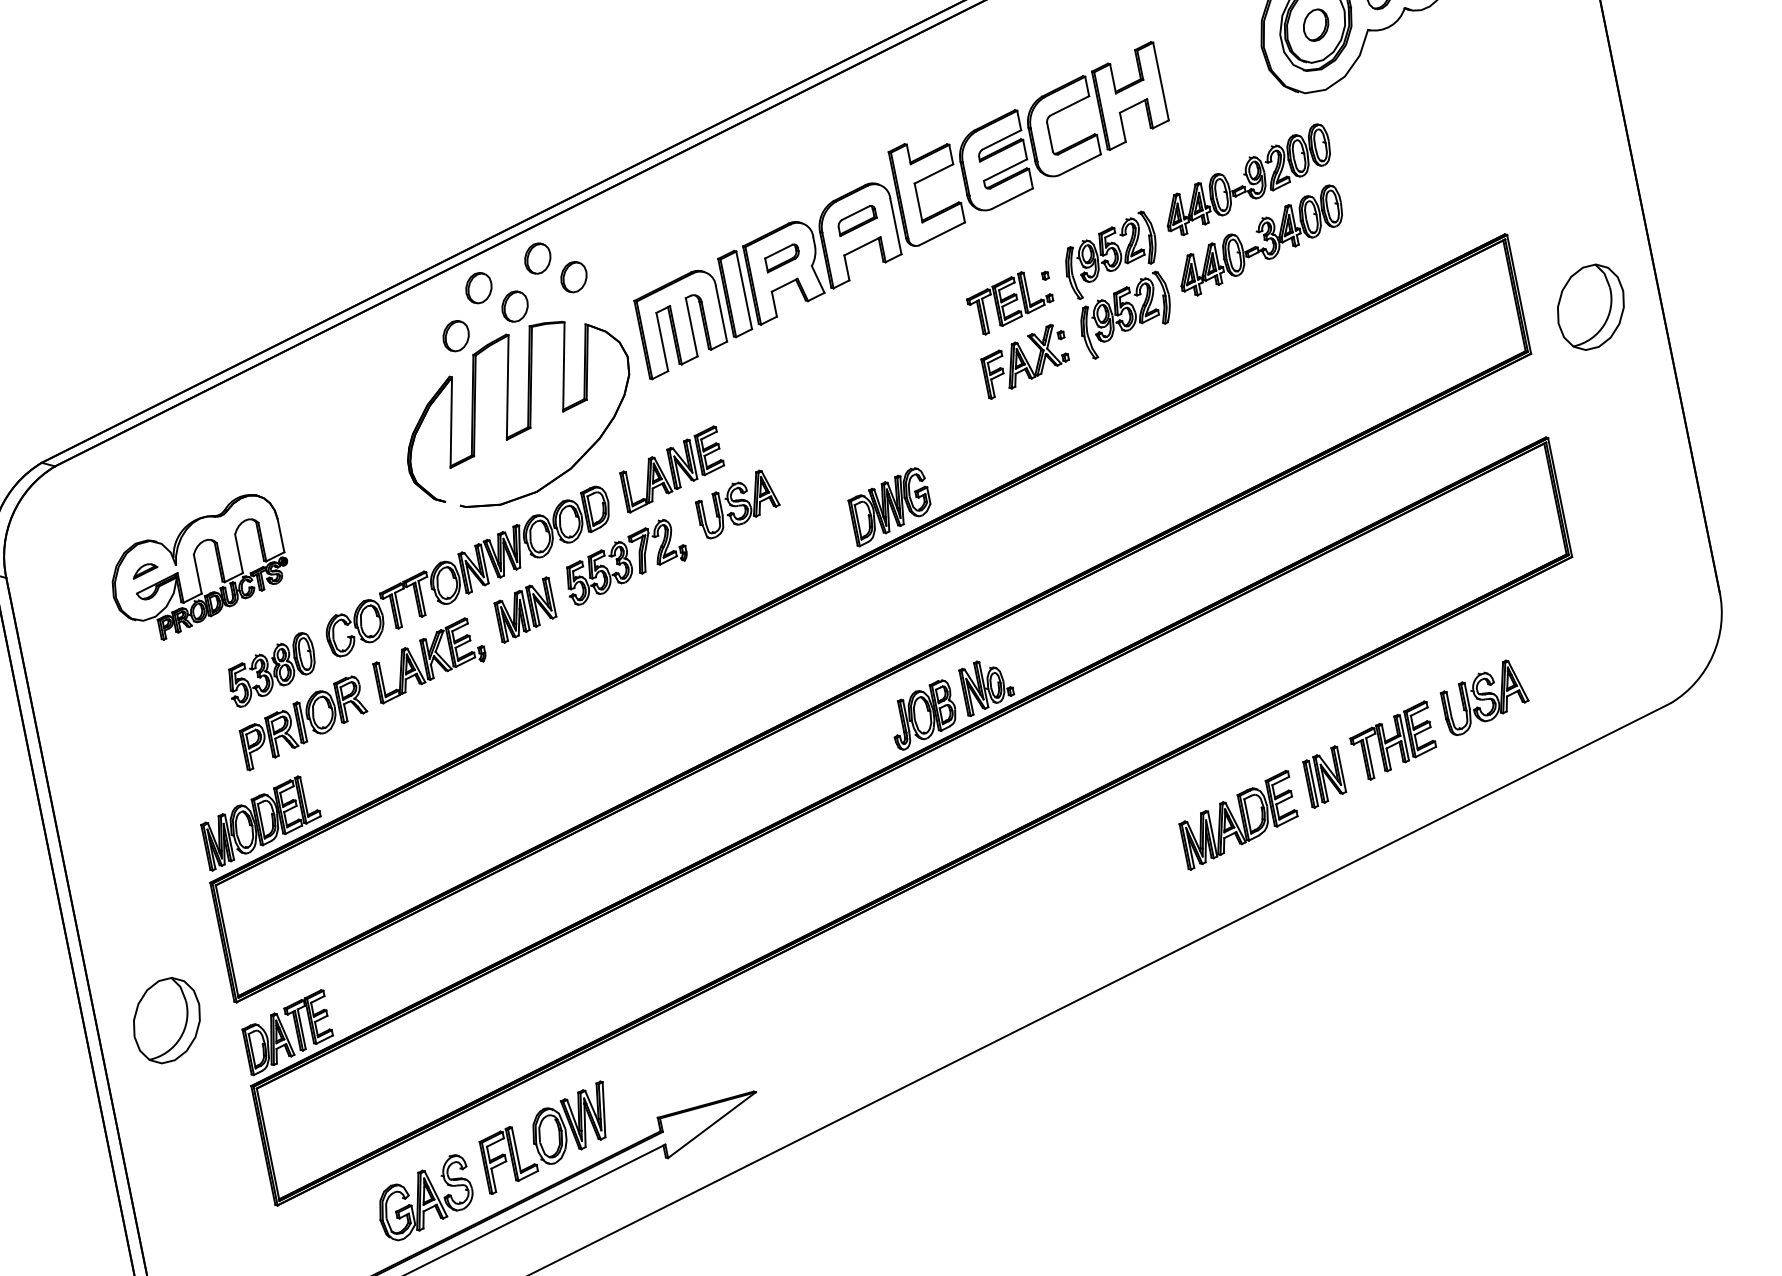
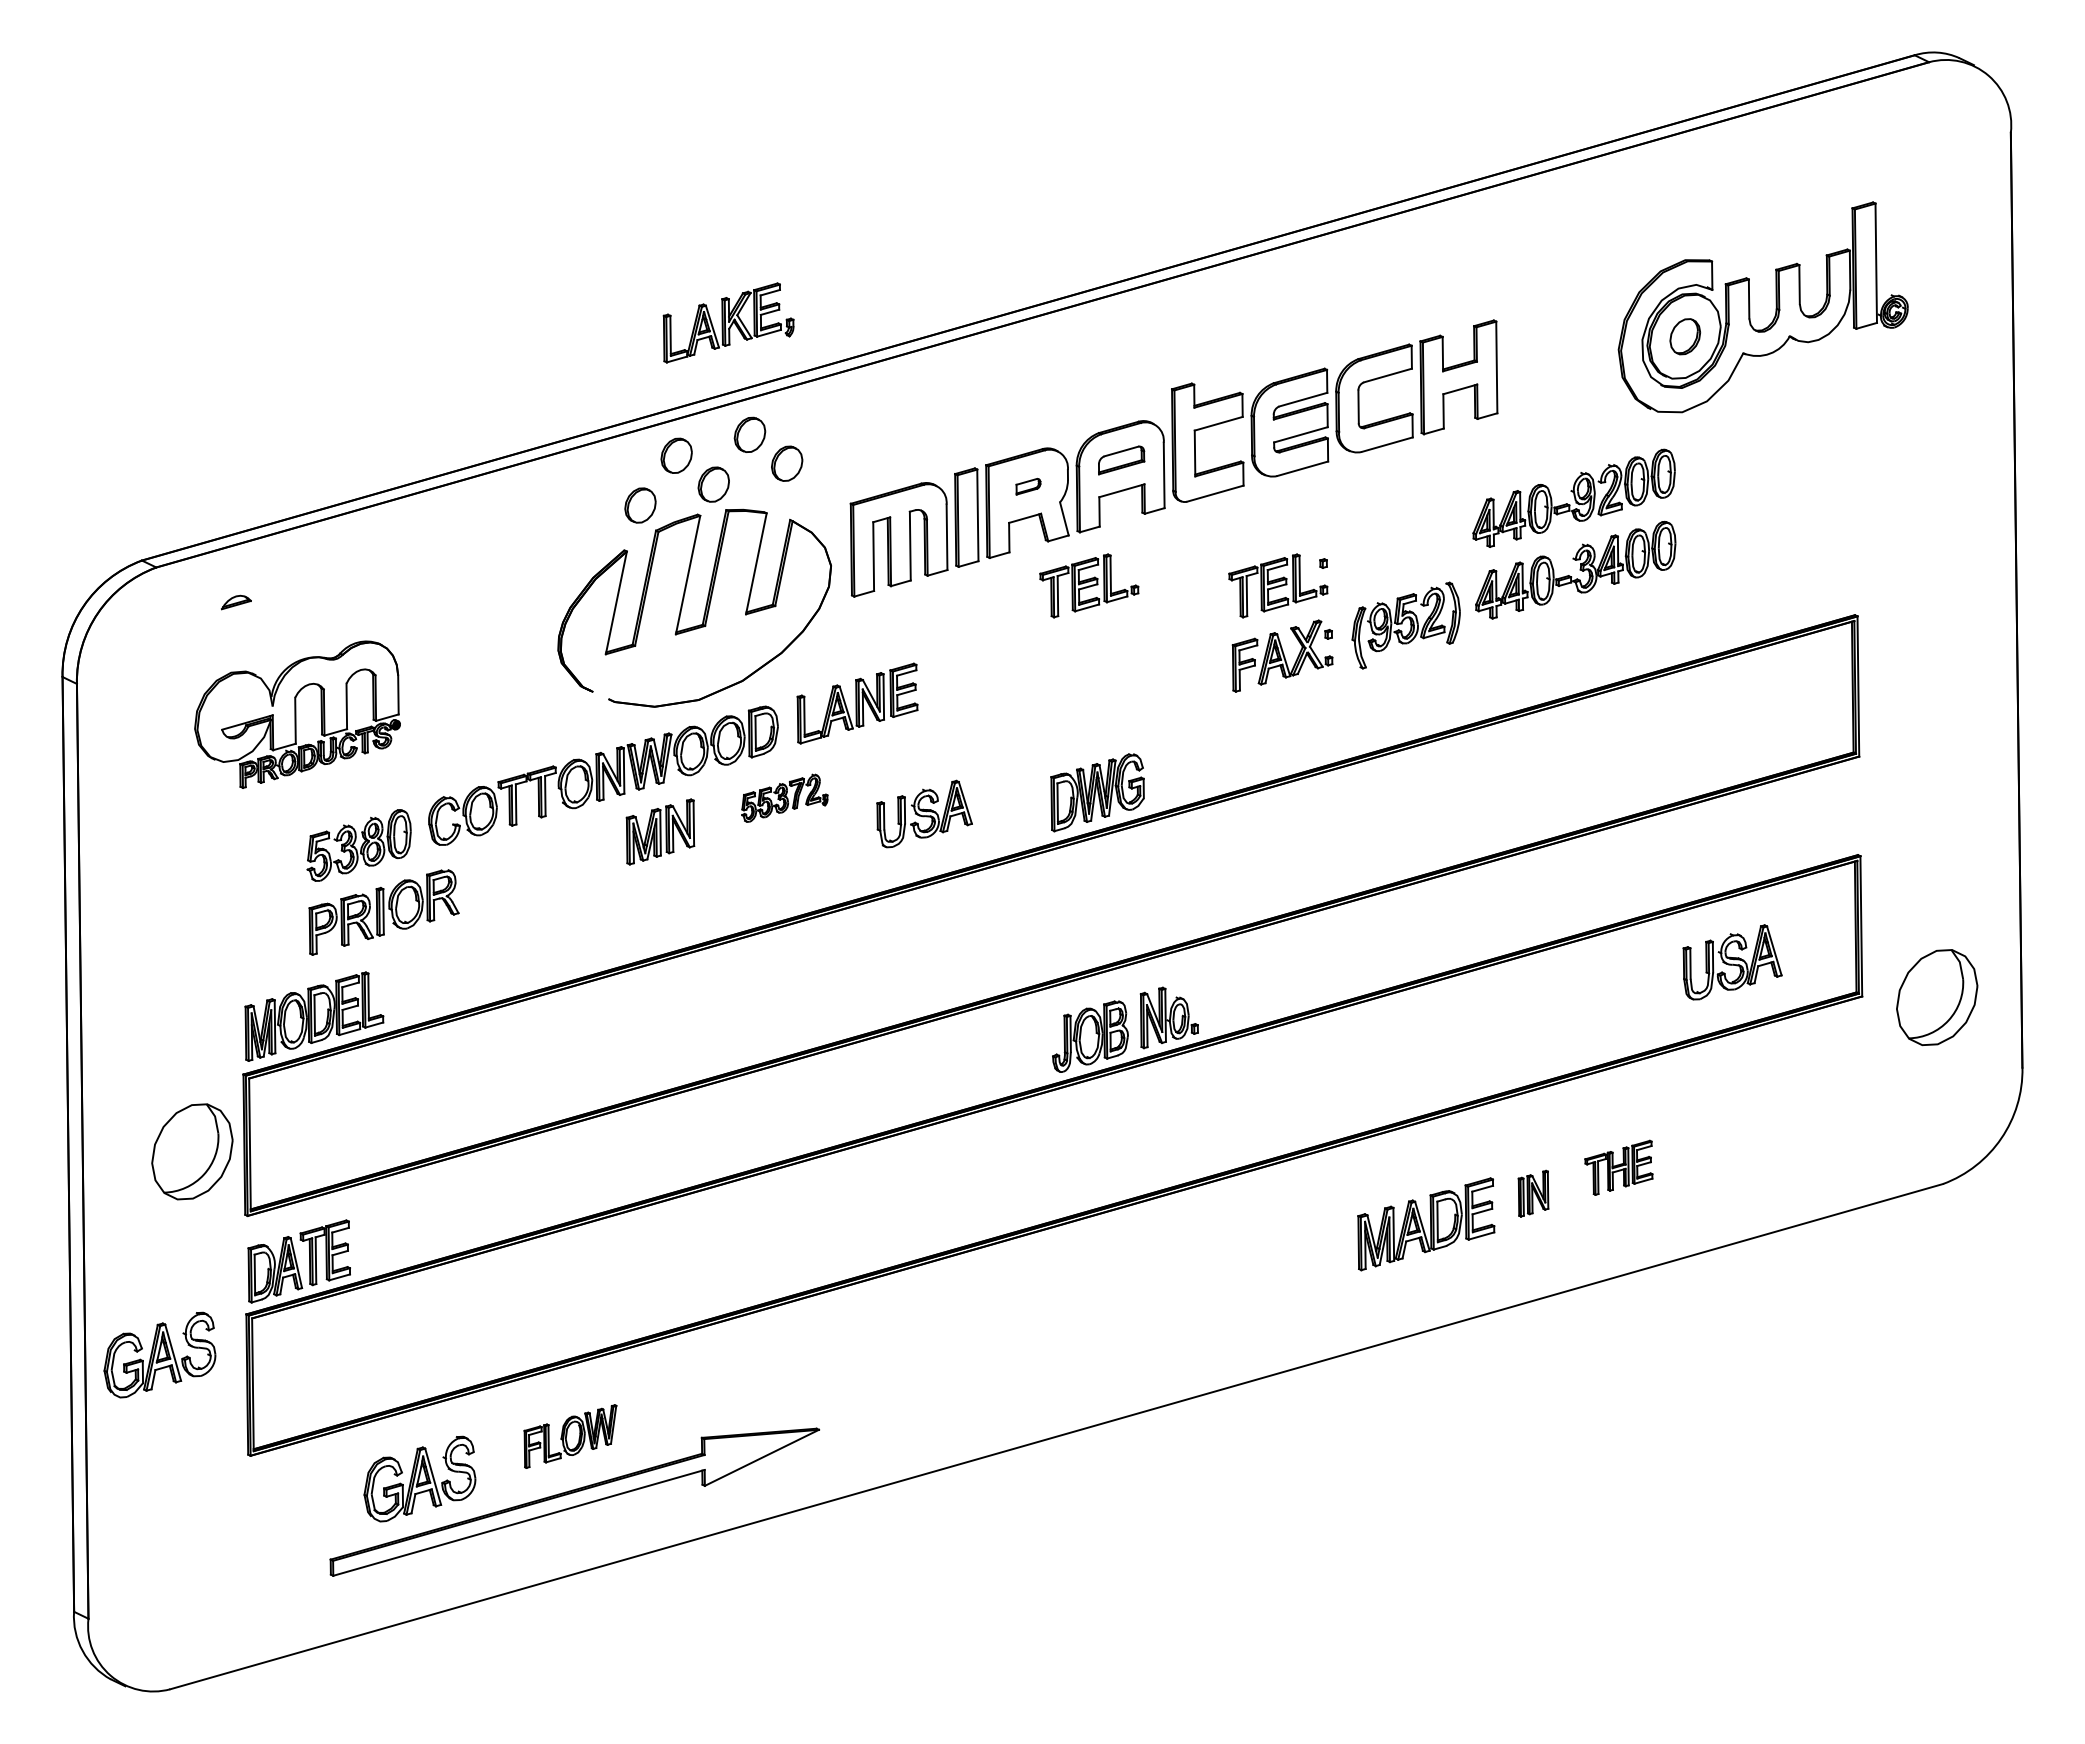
part: (1110, 255) -> (1402, 554), removed
part: (782, 257) -> (1028, 486), size x0.6
part: (1591, 307) -> (1937, 997), moved
part: (850, 331) -> (1089, 585), added
part: (737, 503) -> (924, 813), moved
part: (625, 561) -> (784, 798), size x0.6
part: (145, 570) -> (236, 602), moved
part: (429, 659) -> (728, 322), moved
part: (1484, 697) -> (1732, 962), moved
part: (1392, 741) -> (1618, 1167), size x0.7
part: (1324, 776) -> (1533, 1193), size x0.7
part: (166, 1020) -> (192, 1151), moved
part: (183, 1134) -> (159, 1354), added
part: (546, 1137) -> (570, 1436), size x0.6

